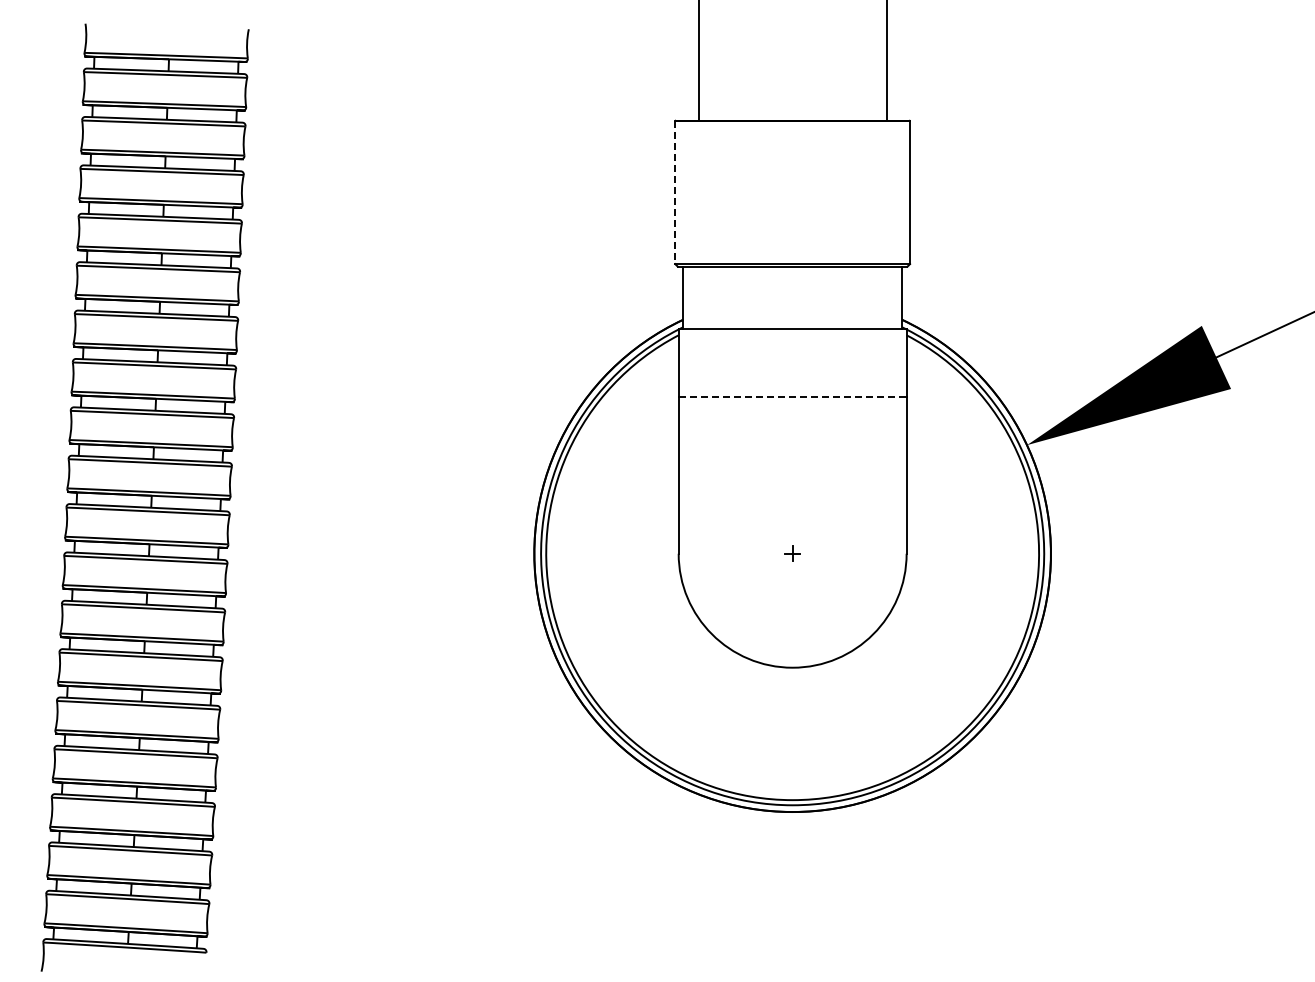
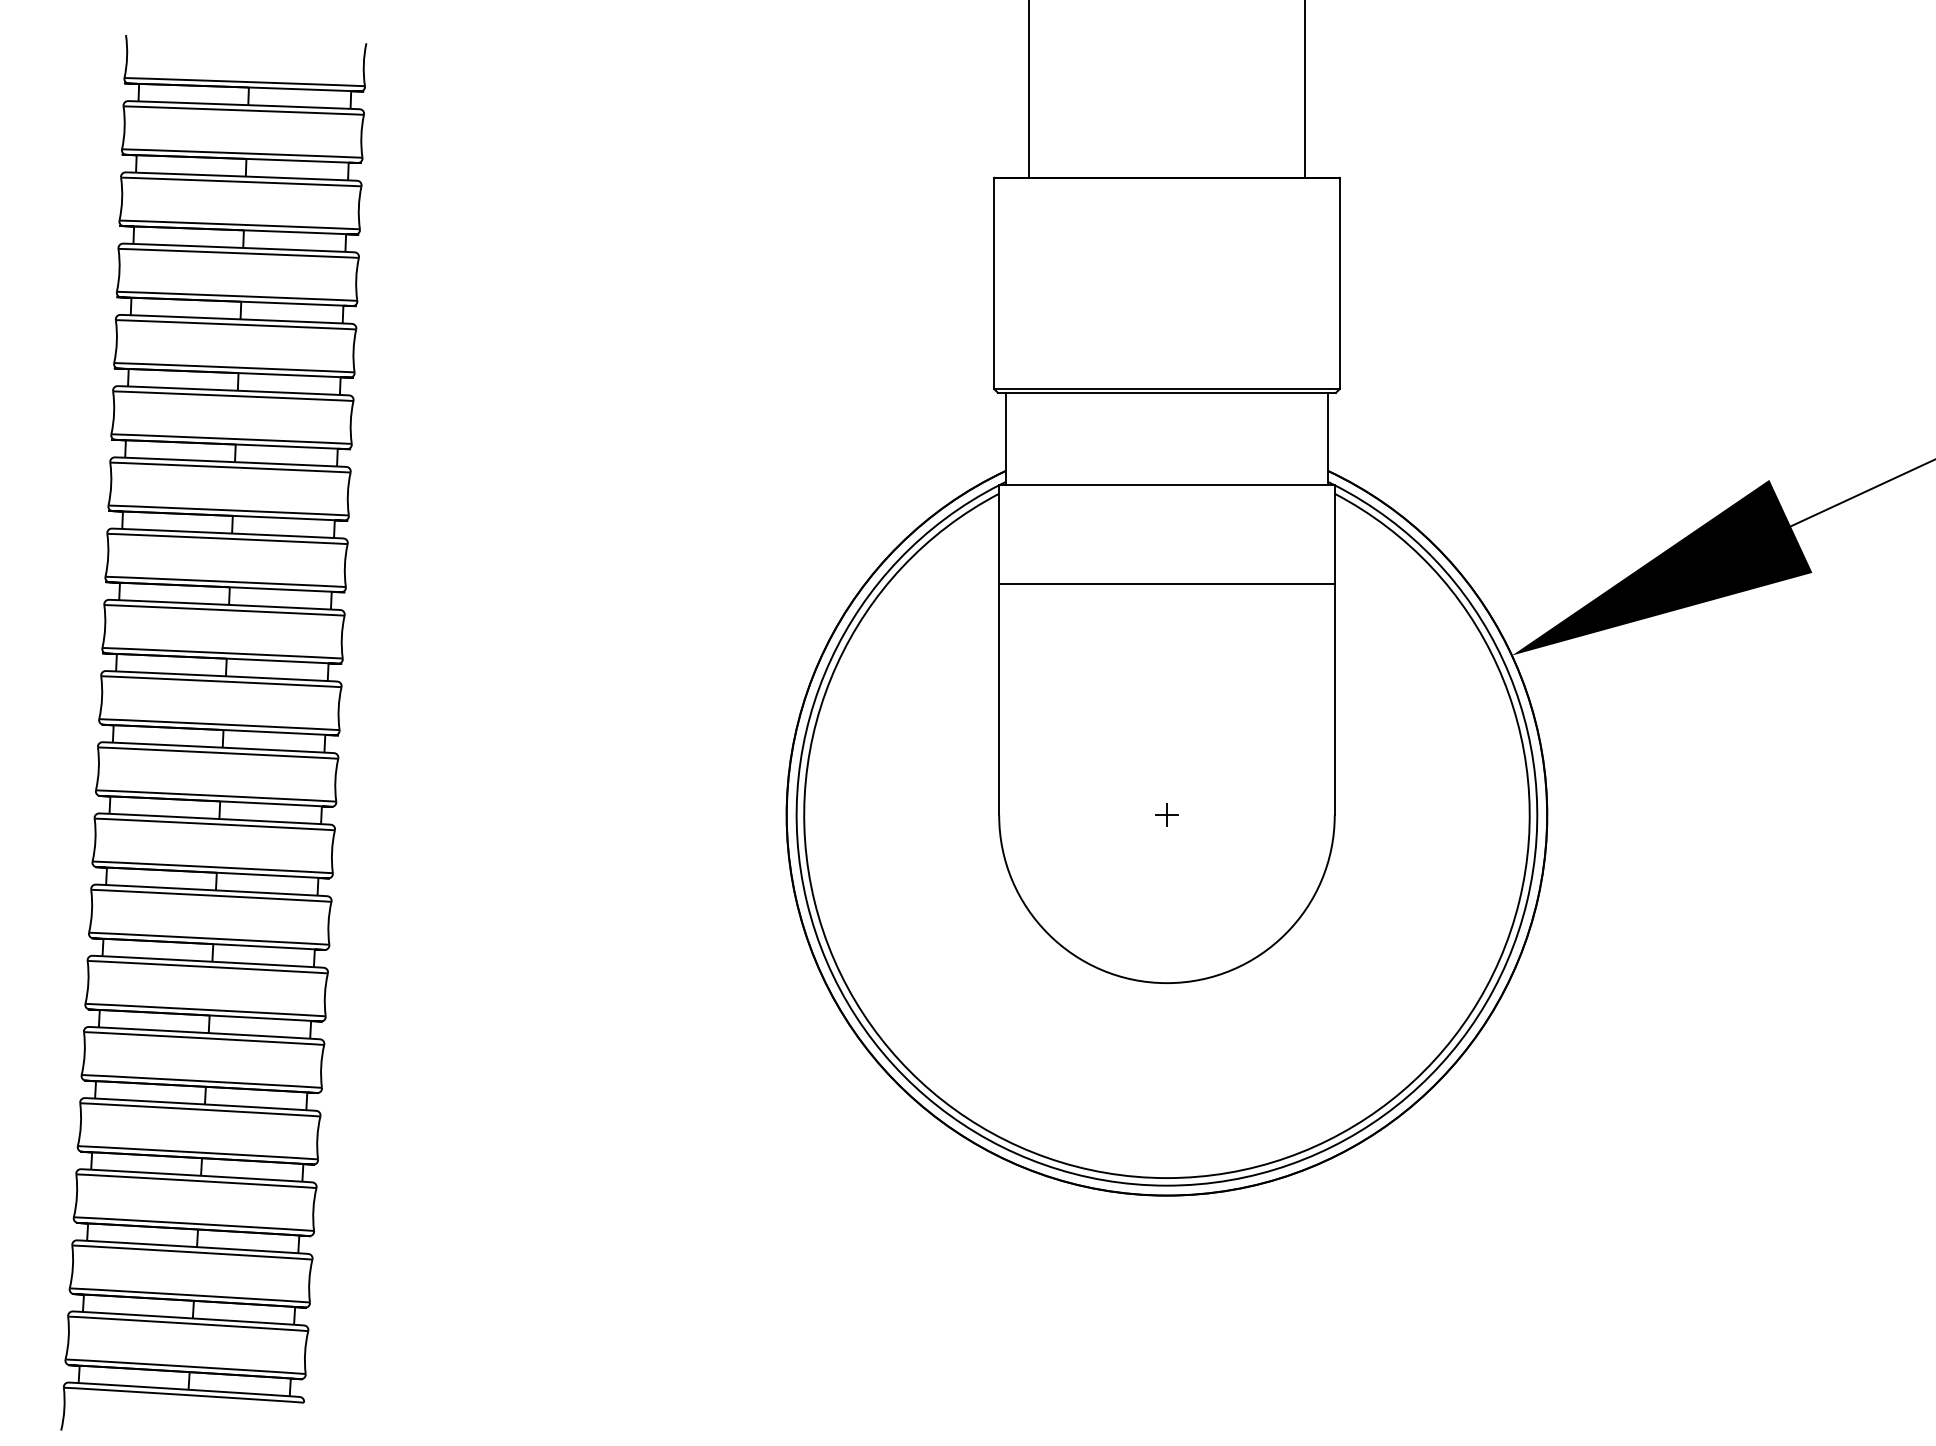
line: (675, 192) -> (994, 283), dashed -> solid
line: (792, 396) -> (1166, 583), dashed -> solid

